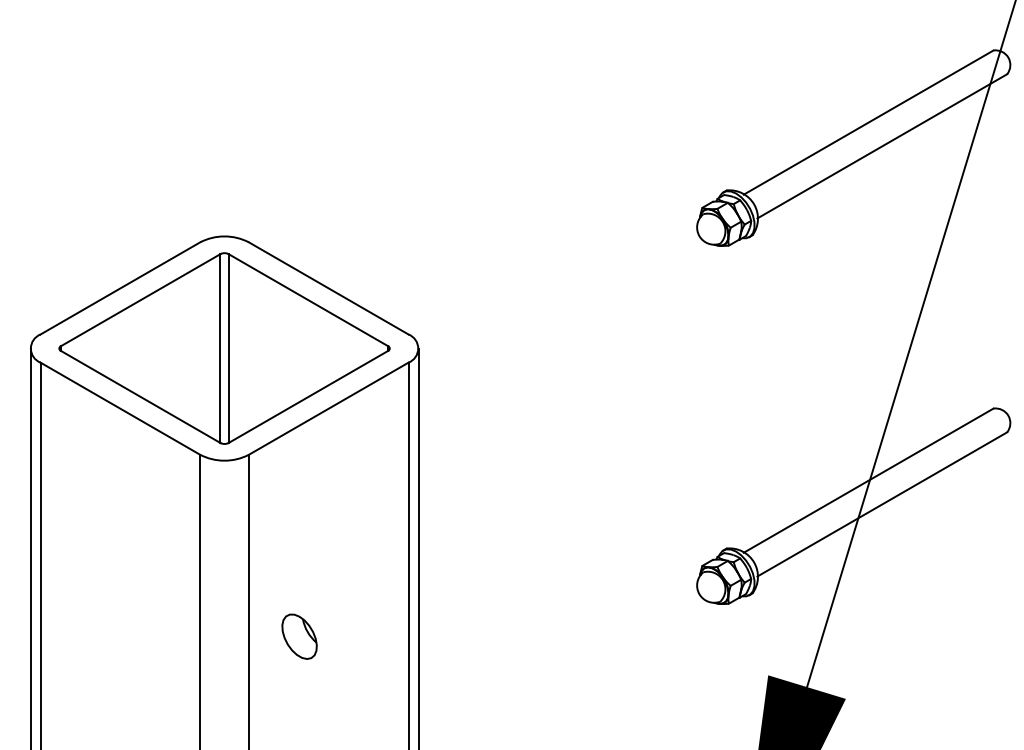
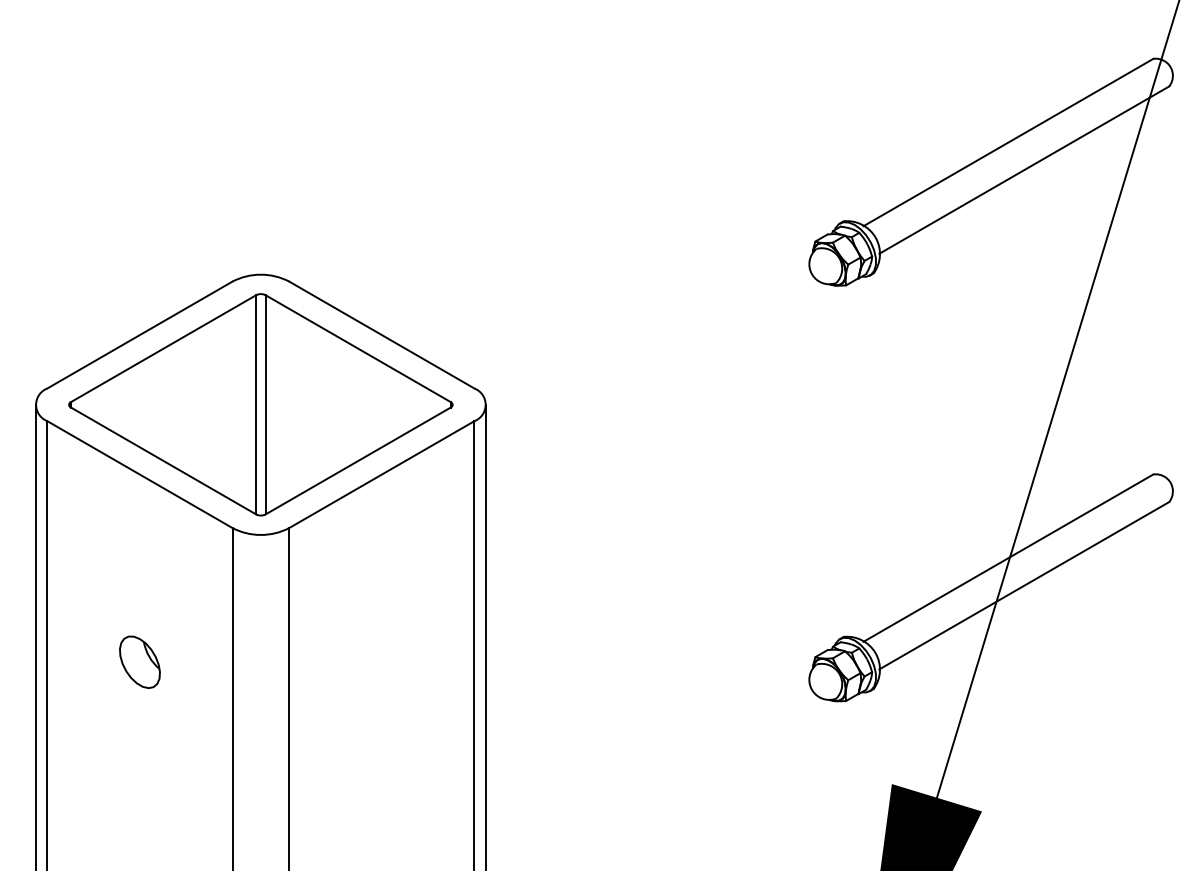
part: (299, 636) -> (139, 661), moved

